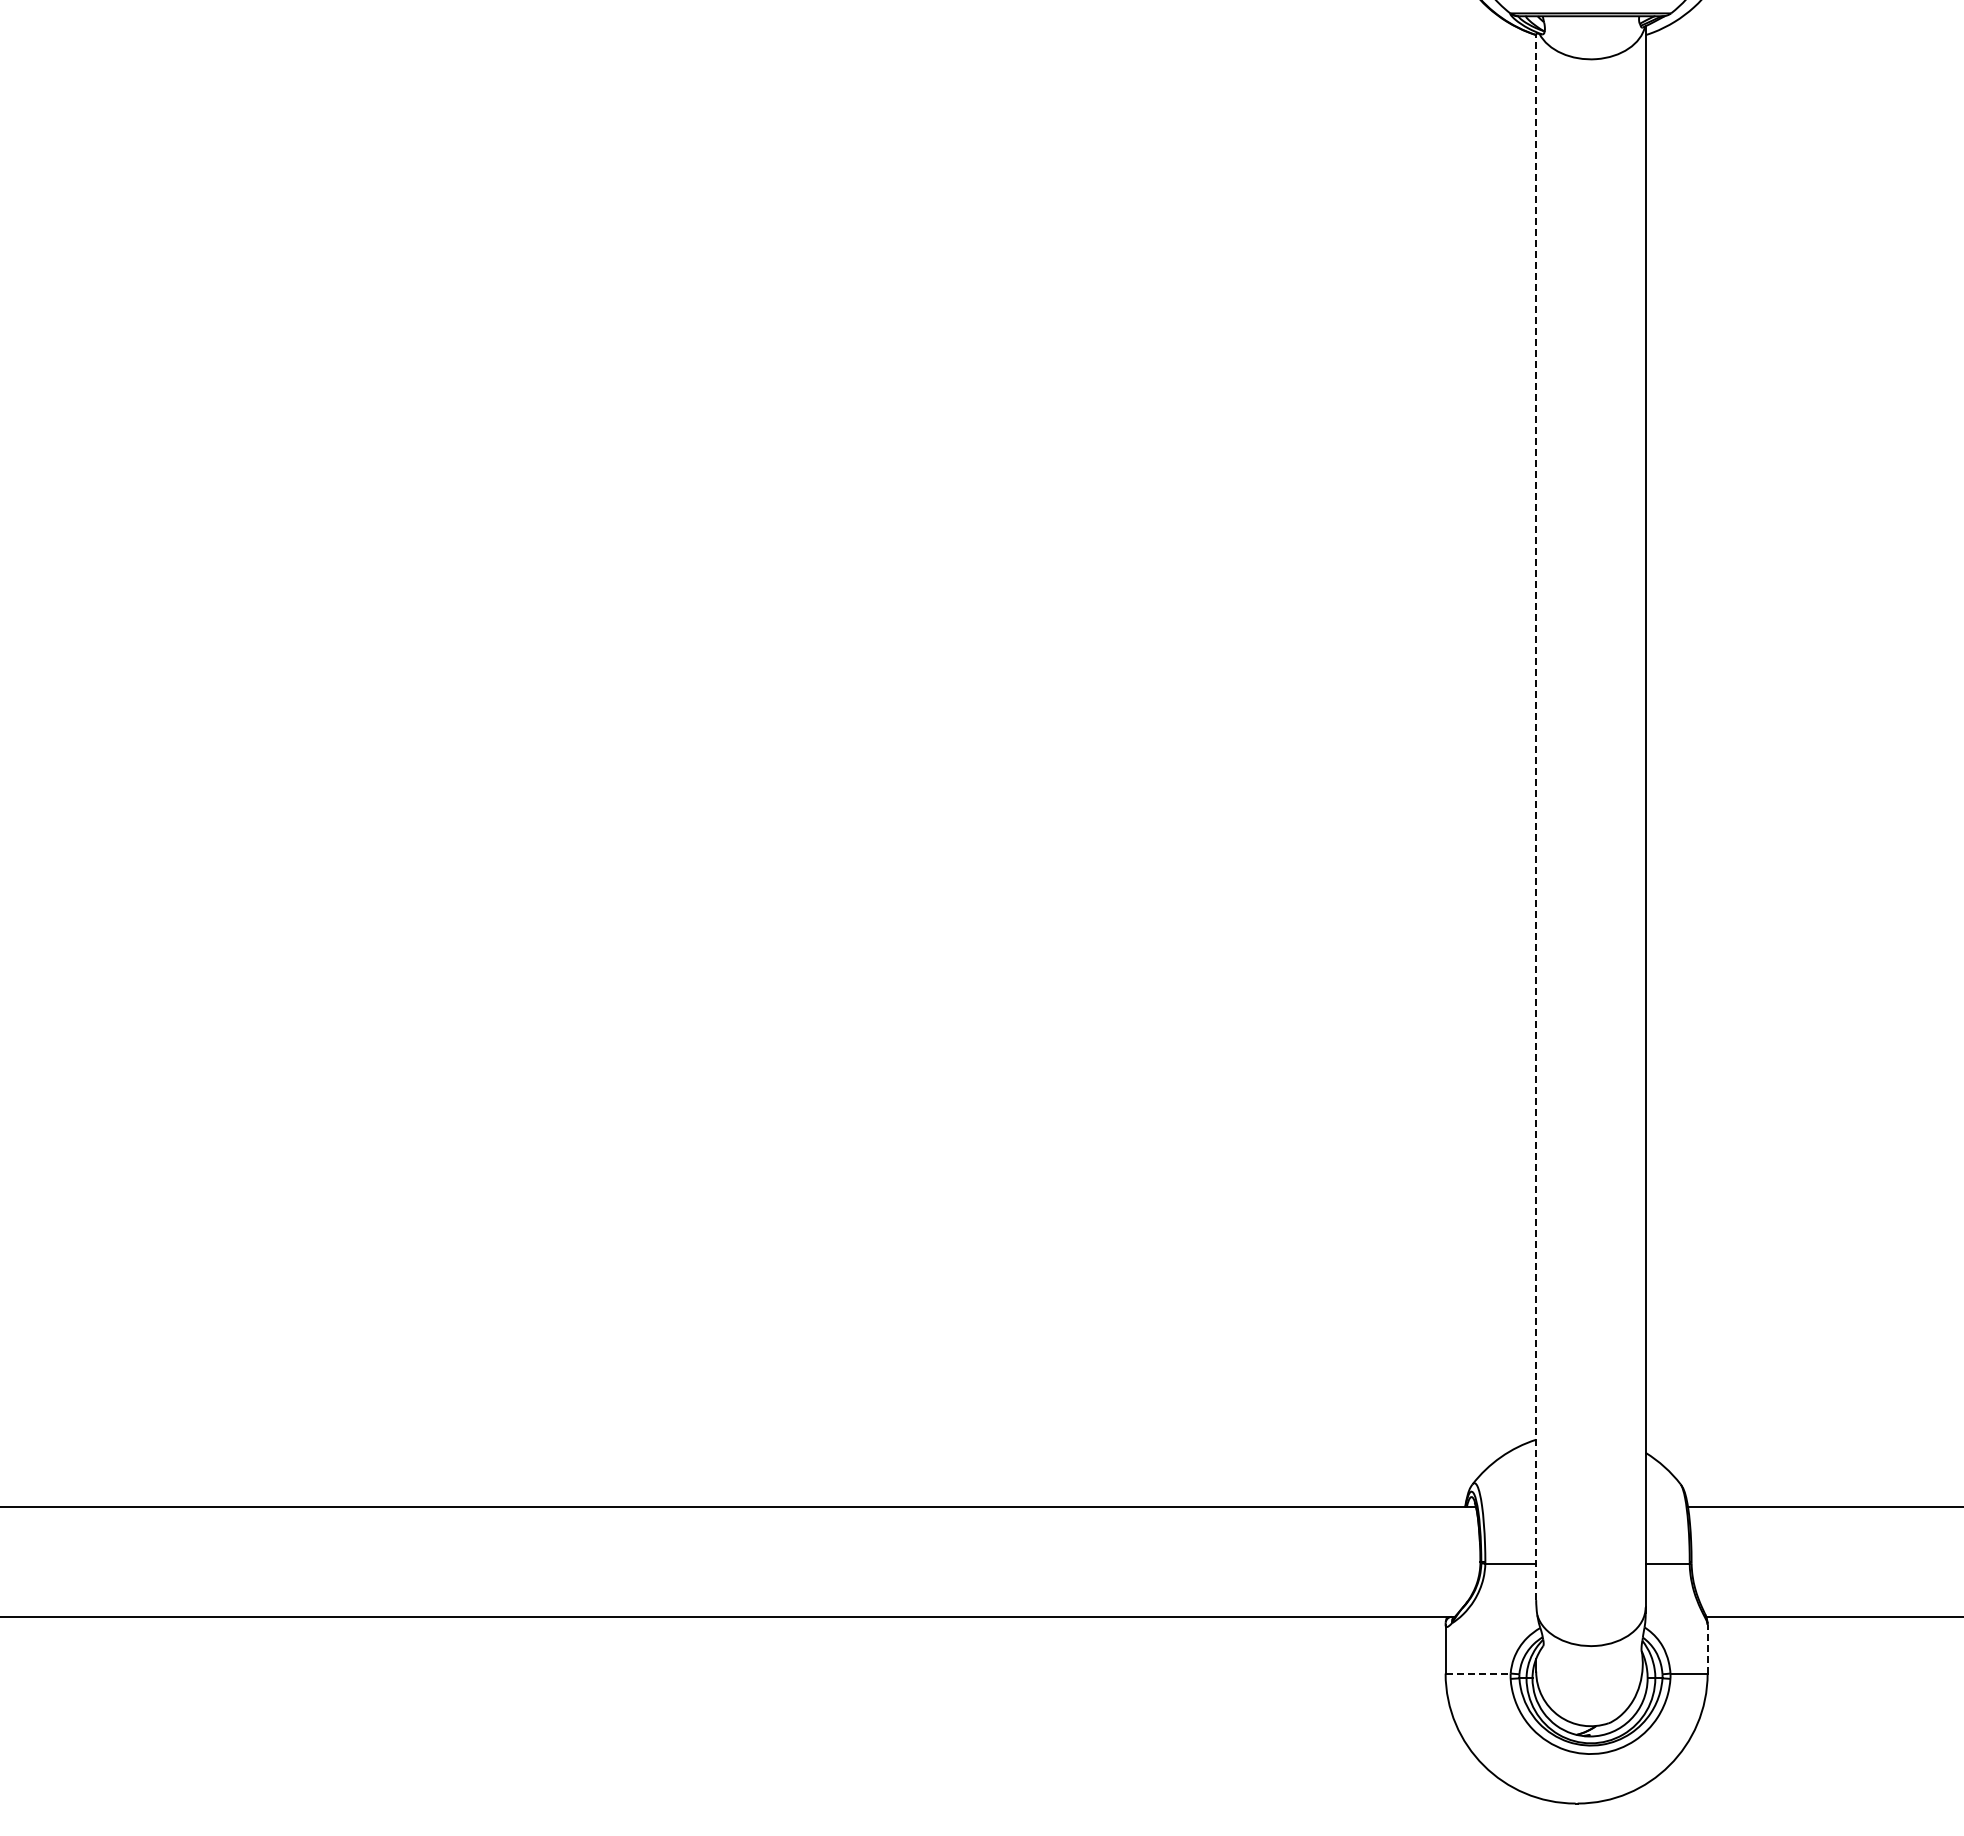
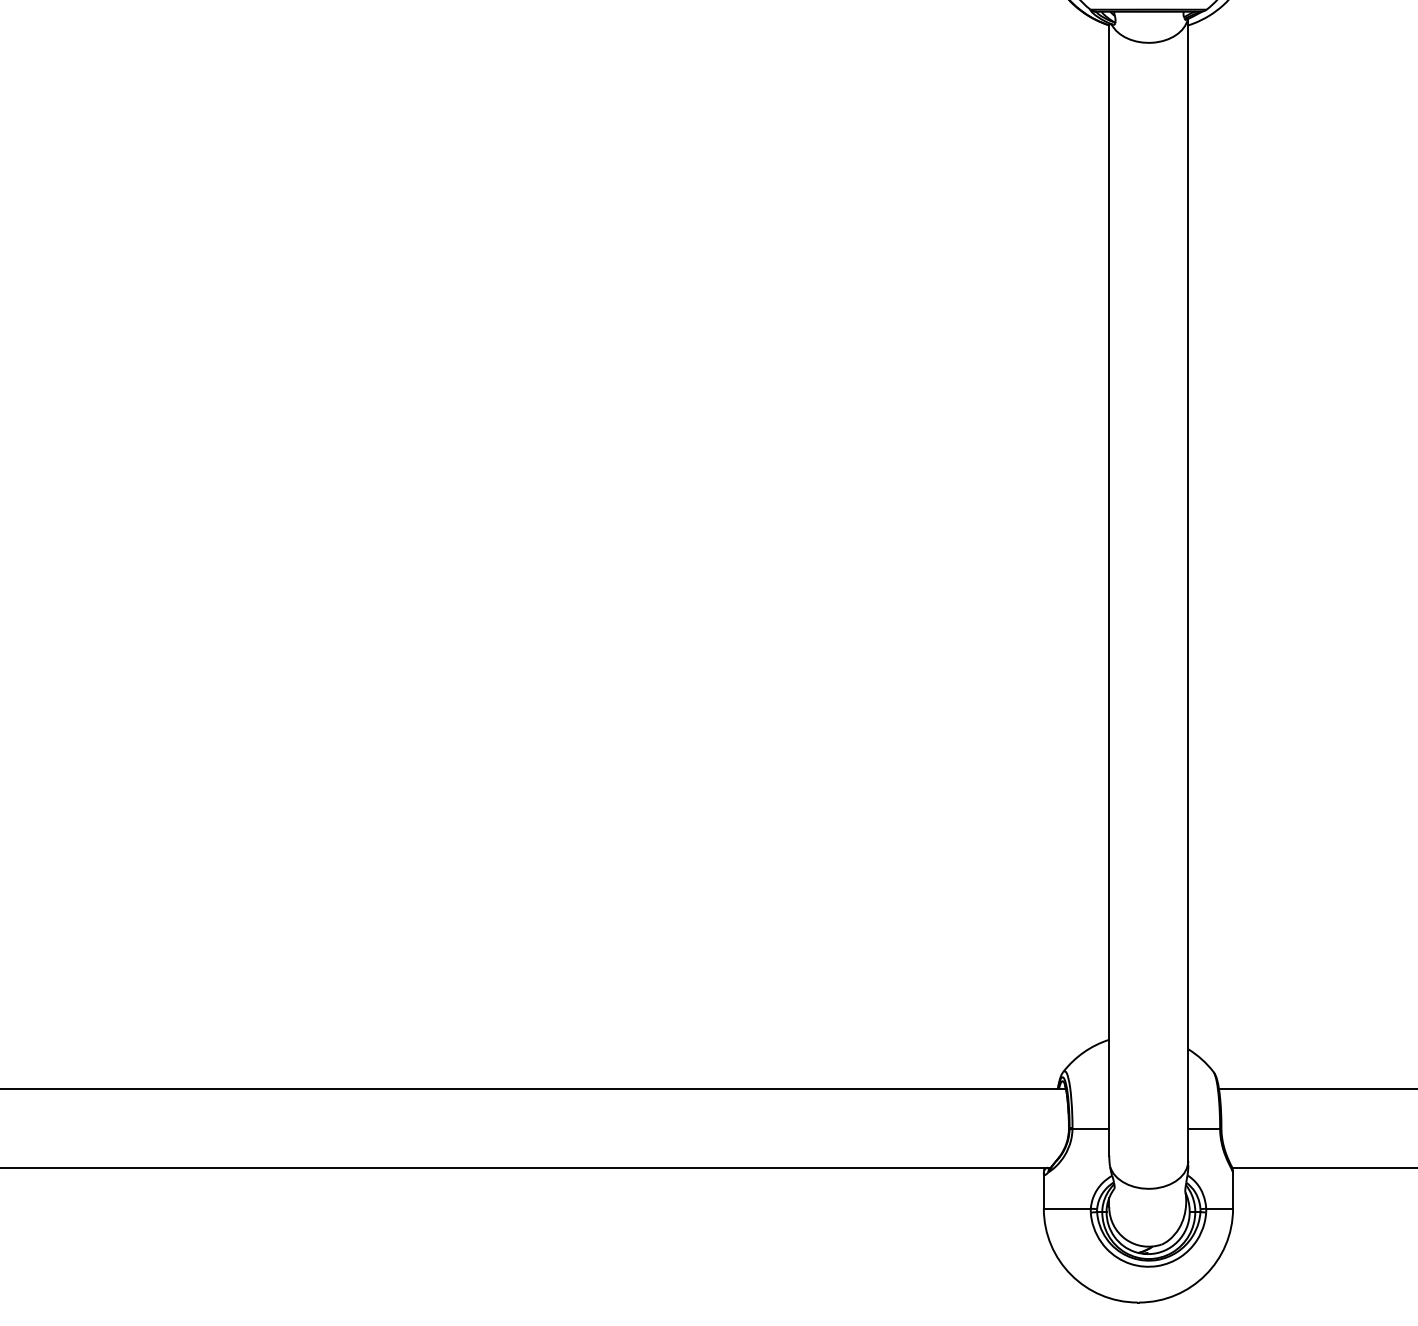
line: (1536, 816) -> (1109, 589), dashed -> solid
line: (1707, 1648) -> (1232, 1190), dashed -> solid
line: (1478, 1673) -> (1067, 1208), dashed -> solid

